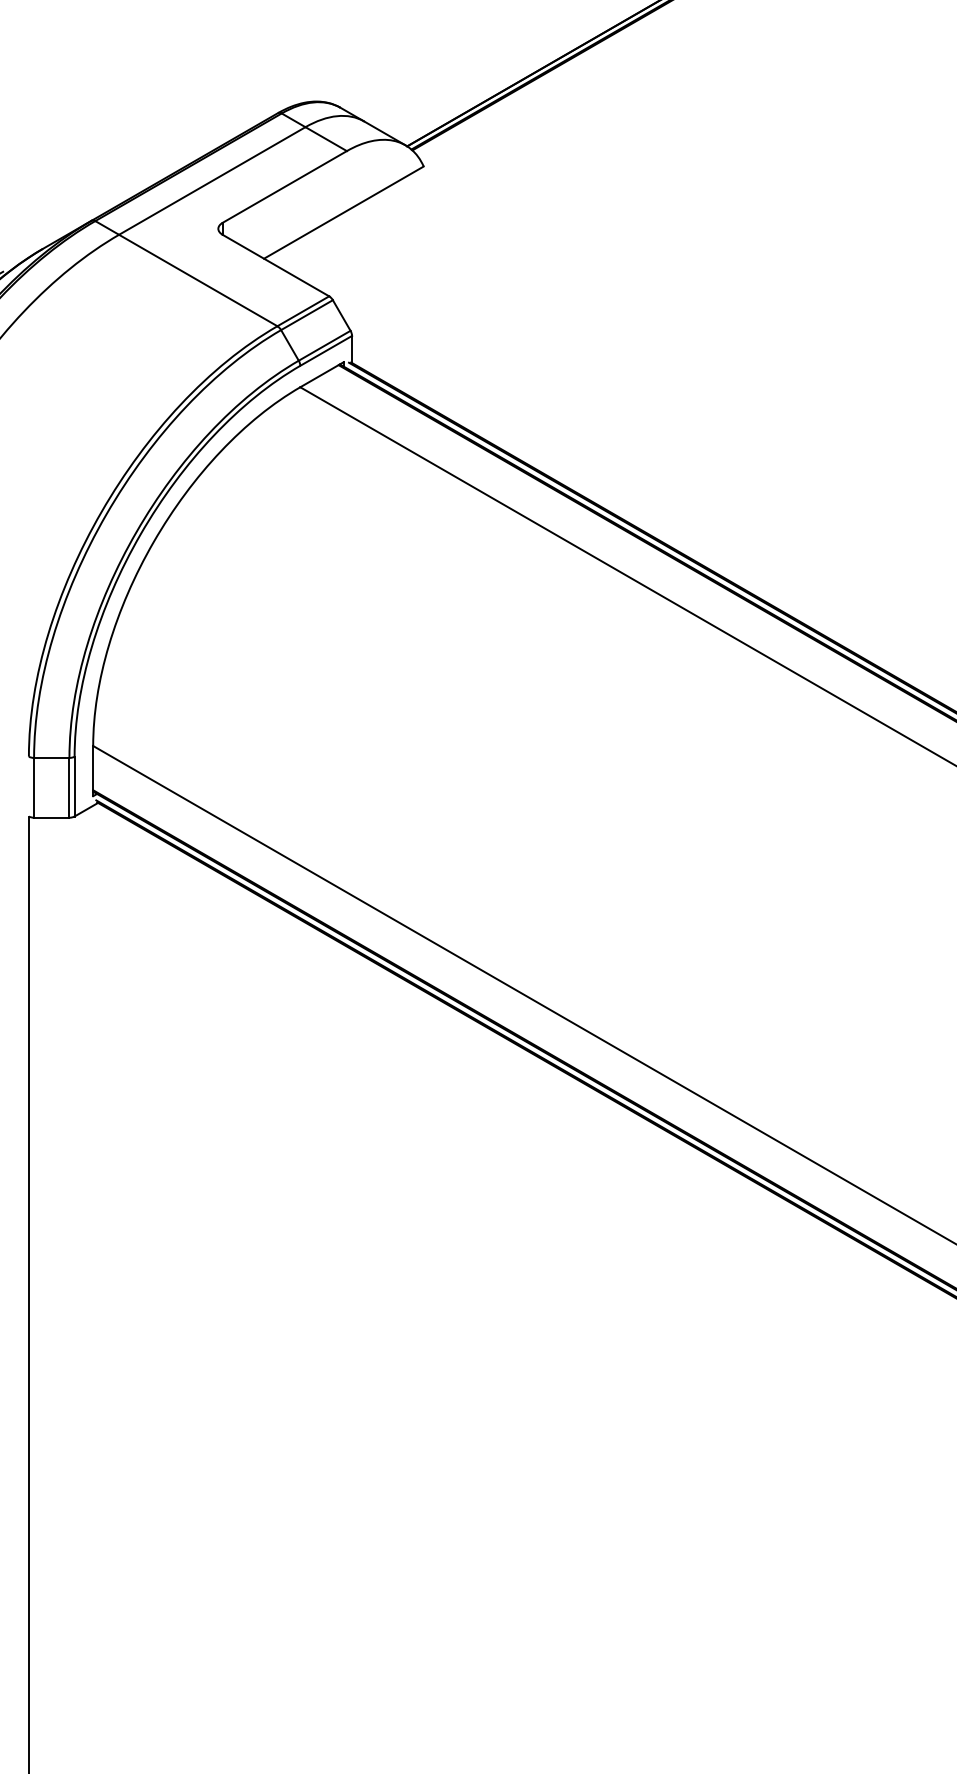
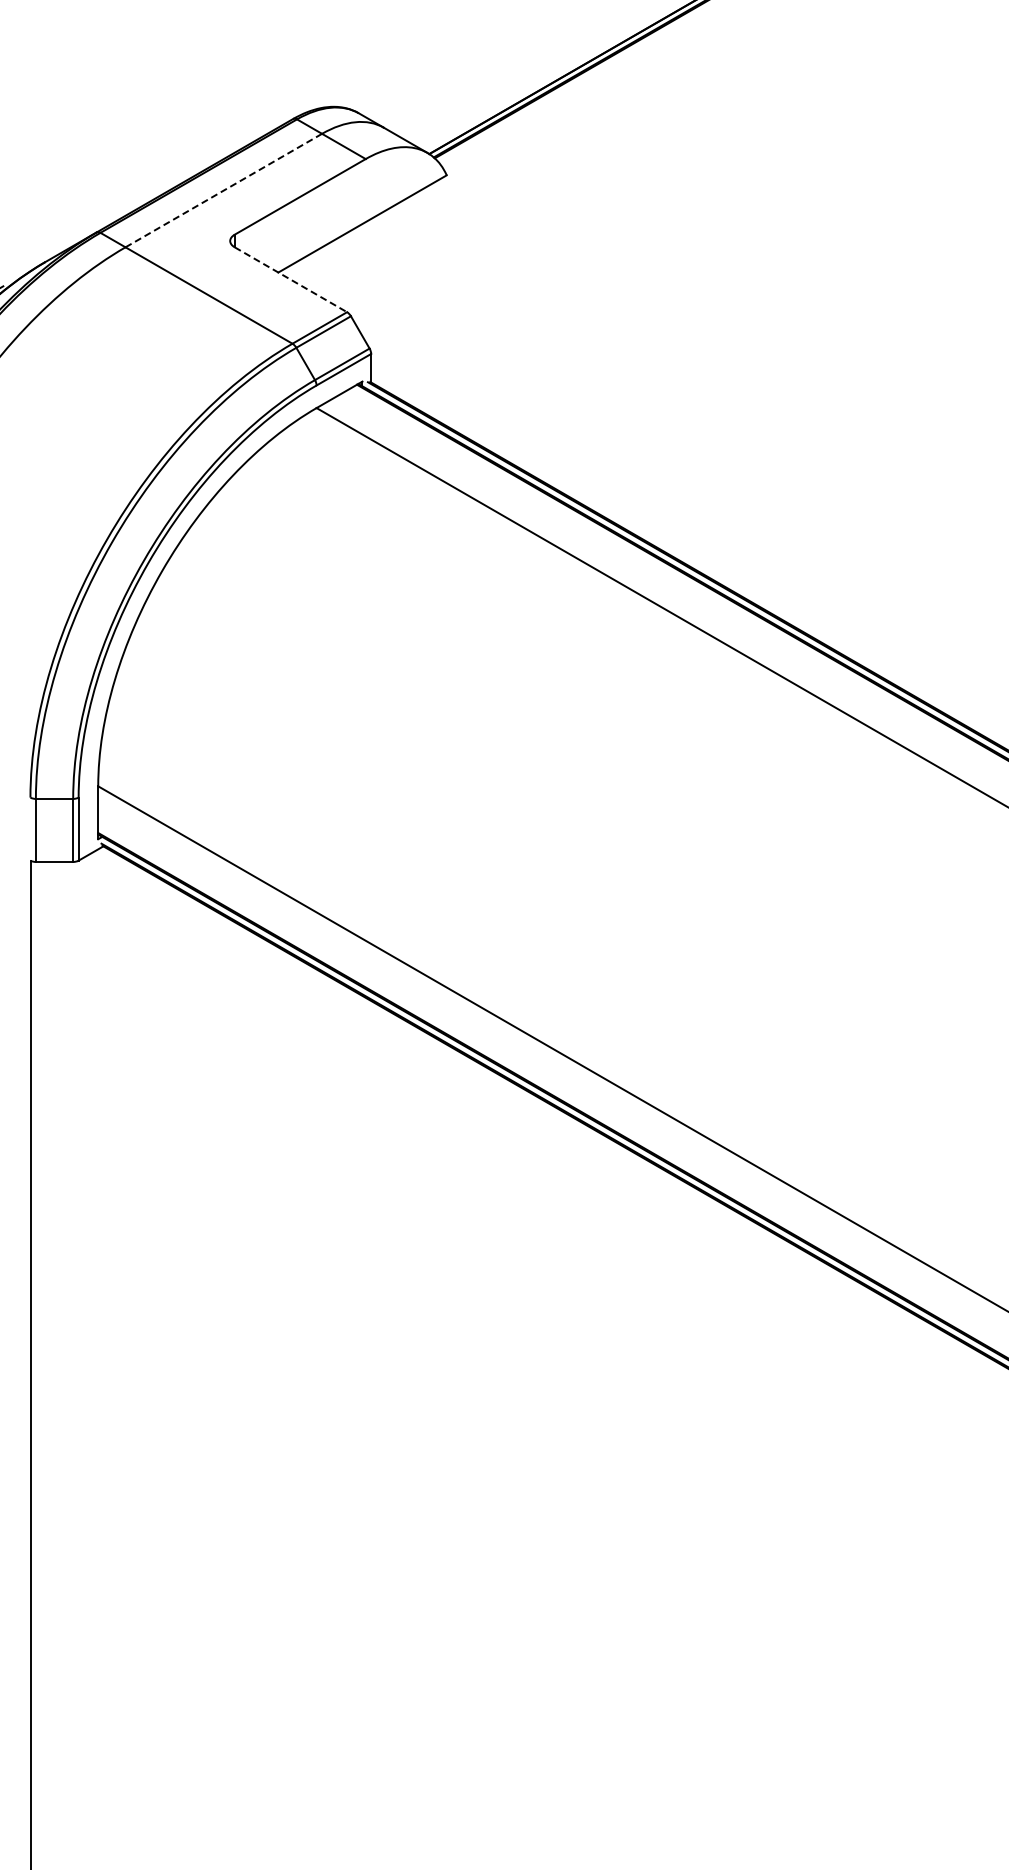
line: (212, 180) -> (224, 190), solid -> dashed
line: (275, 265) -> (290, 279), solid -> dashed

